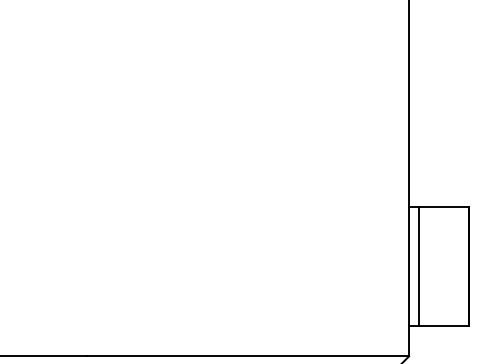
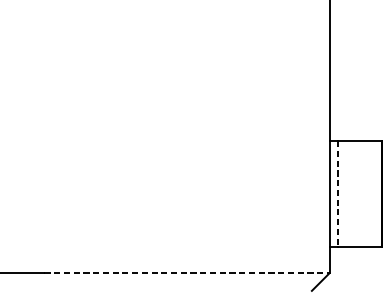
line: (419, 266) -> (338, 193), solid -> dashed
line: (248, 356) -> (187, 273), solid -> dashed

